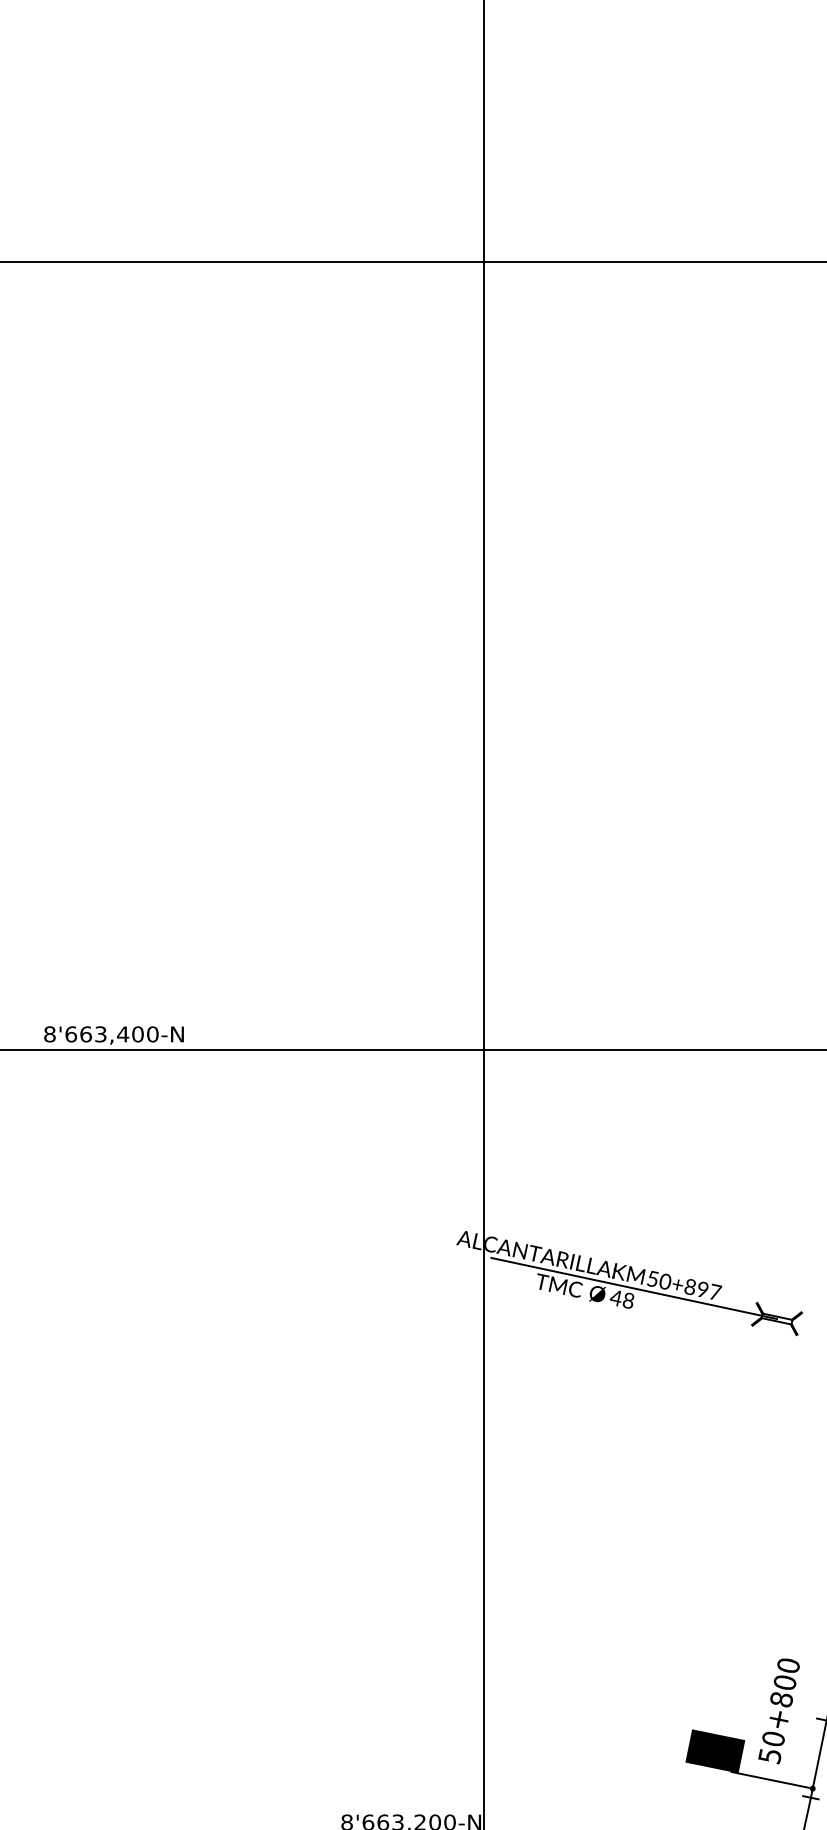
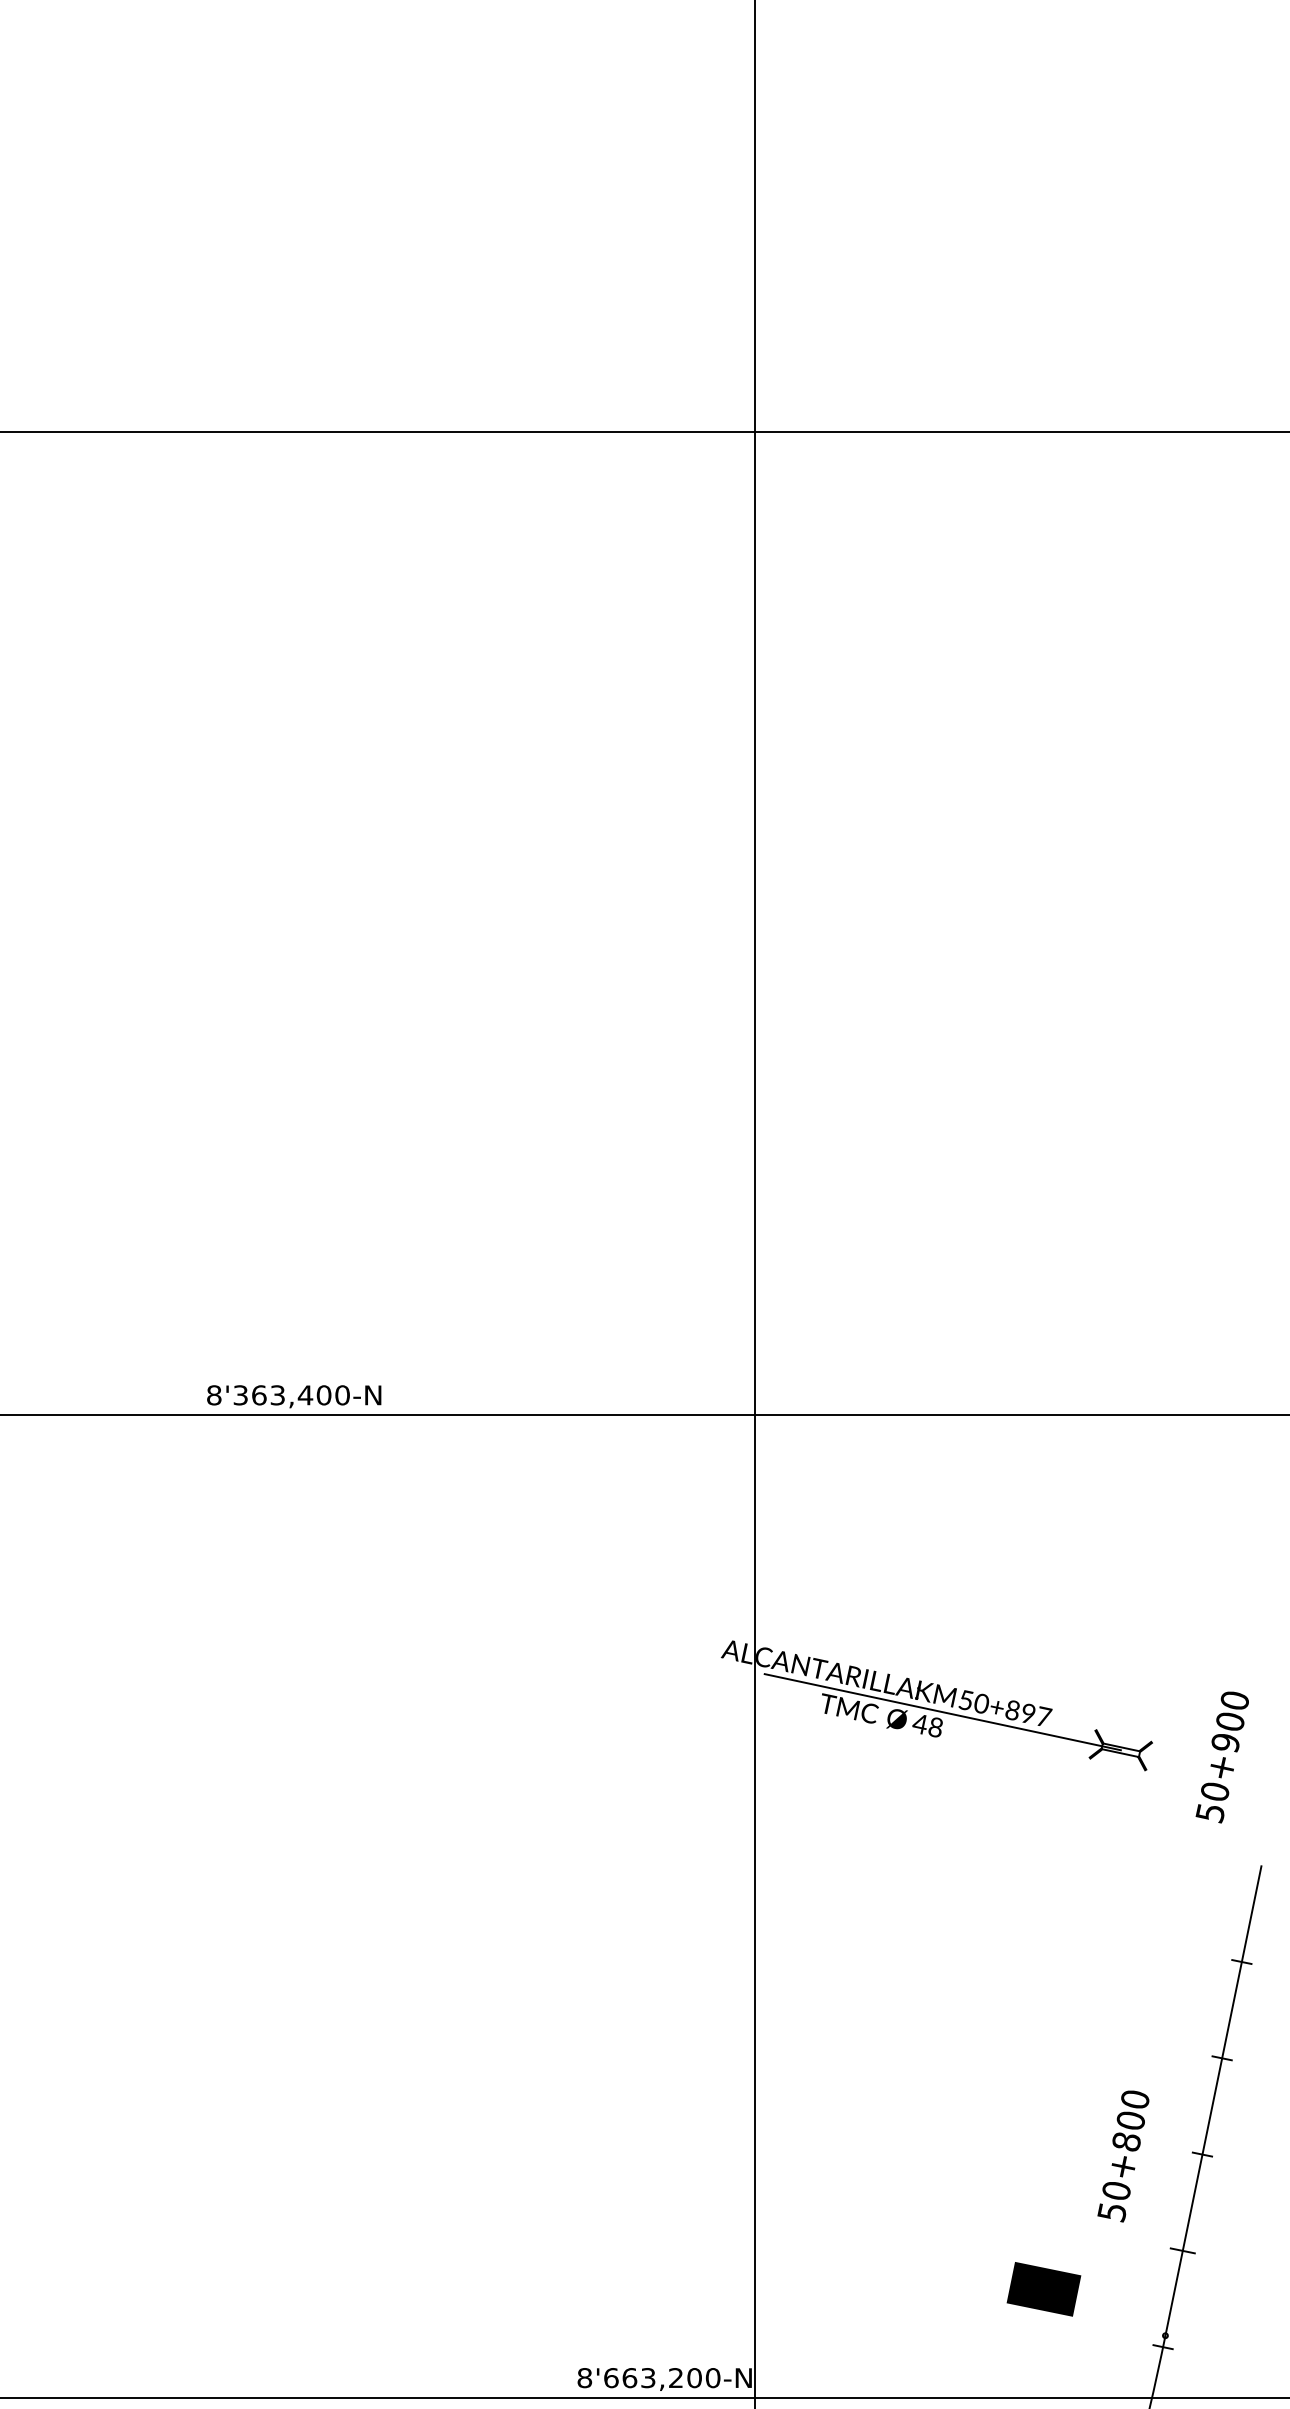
text: (70, 1034) -> (240, 1395), 8'663,400-N -> 8'363,400-N
text: (779, 1711) -> (1123, 2156), moved
line: (770, 1779) -> (1112, 2324), removed

